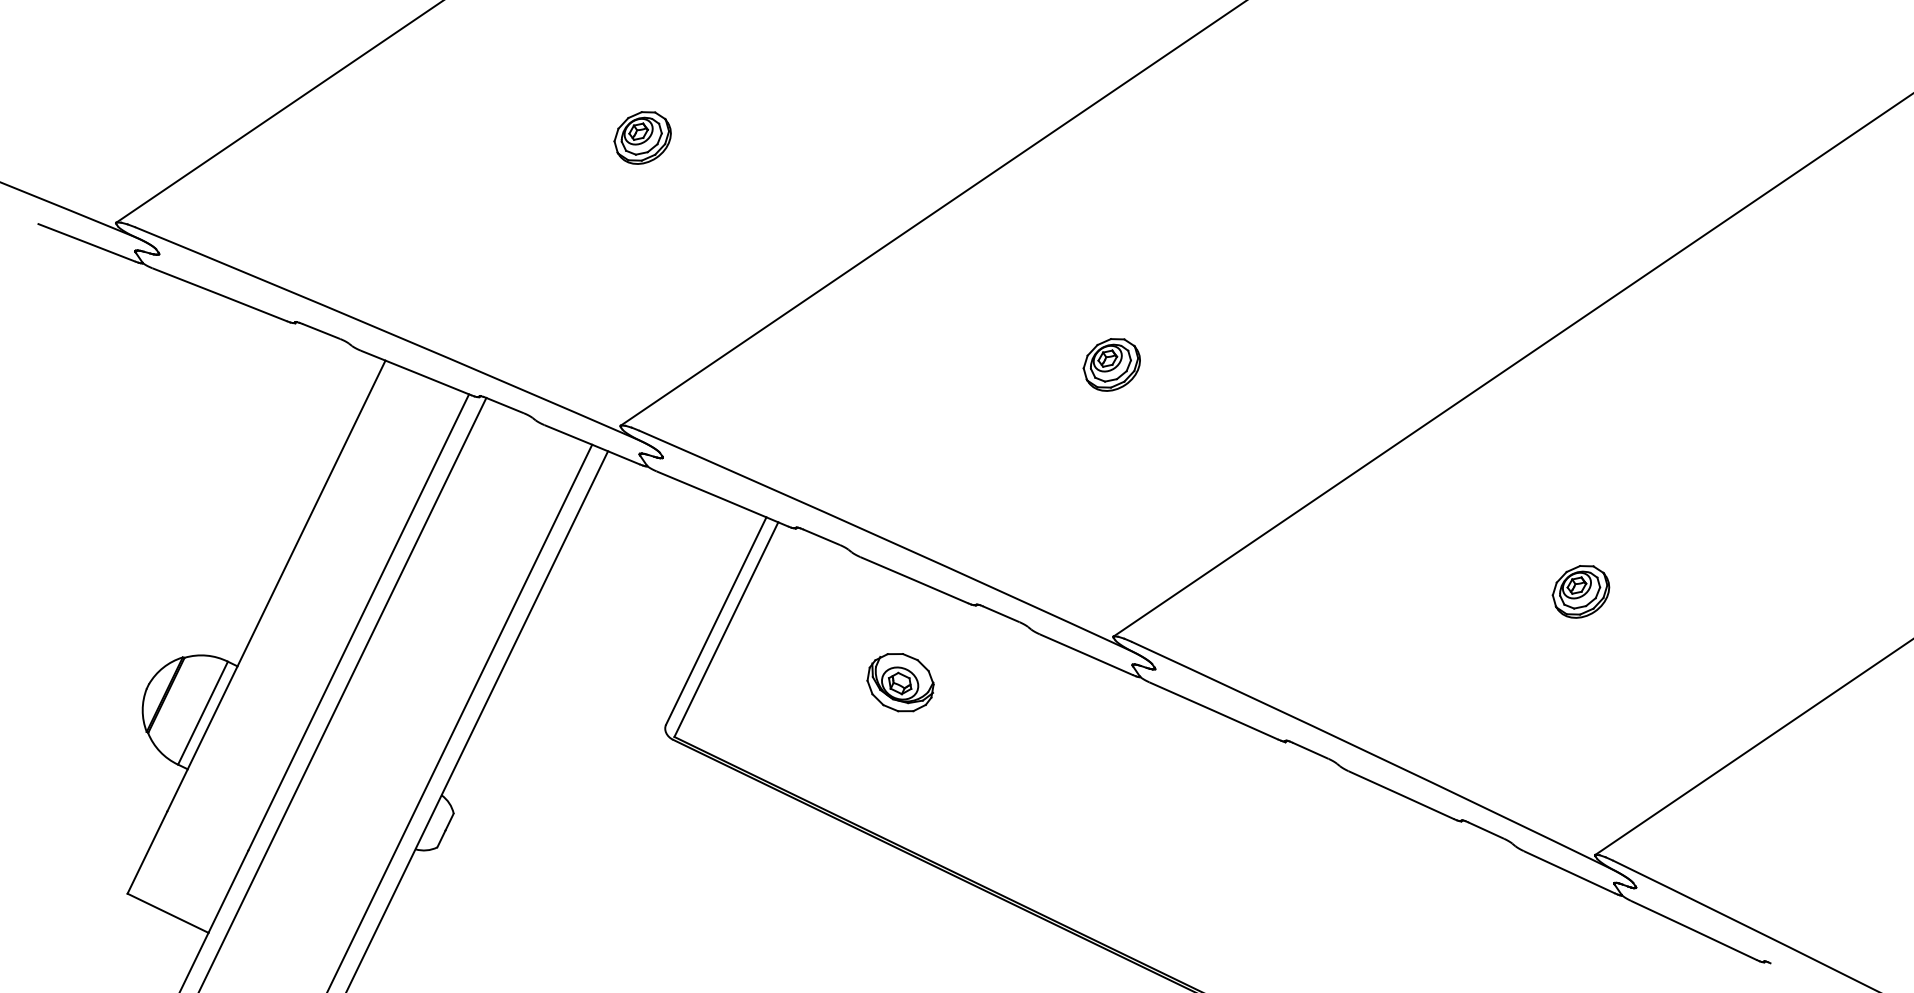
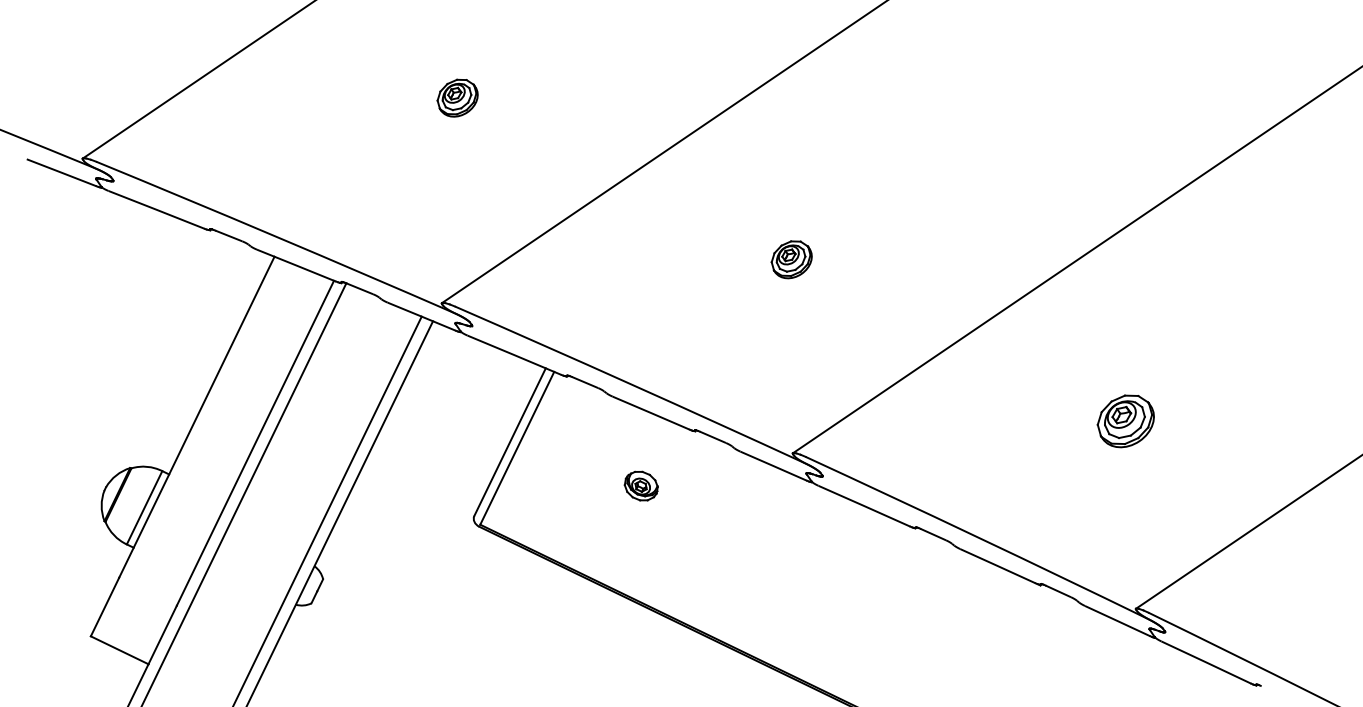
part: (1580, 591) -> (1125, 421), size x1.4
part: (900, 682) -> (641, 485), size x0.7

